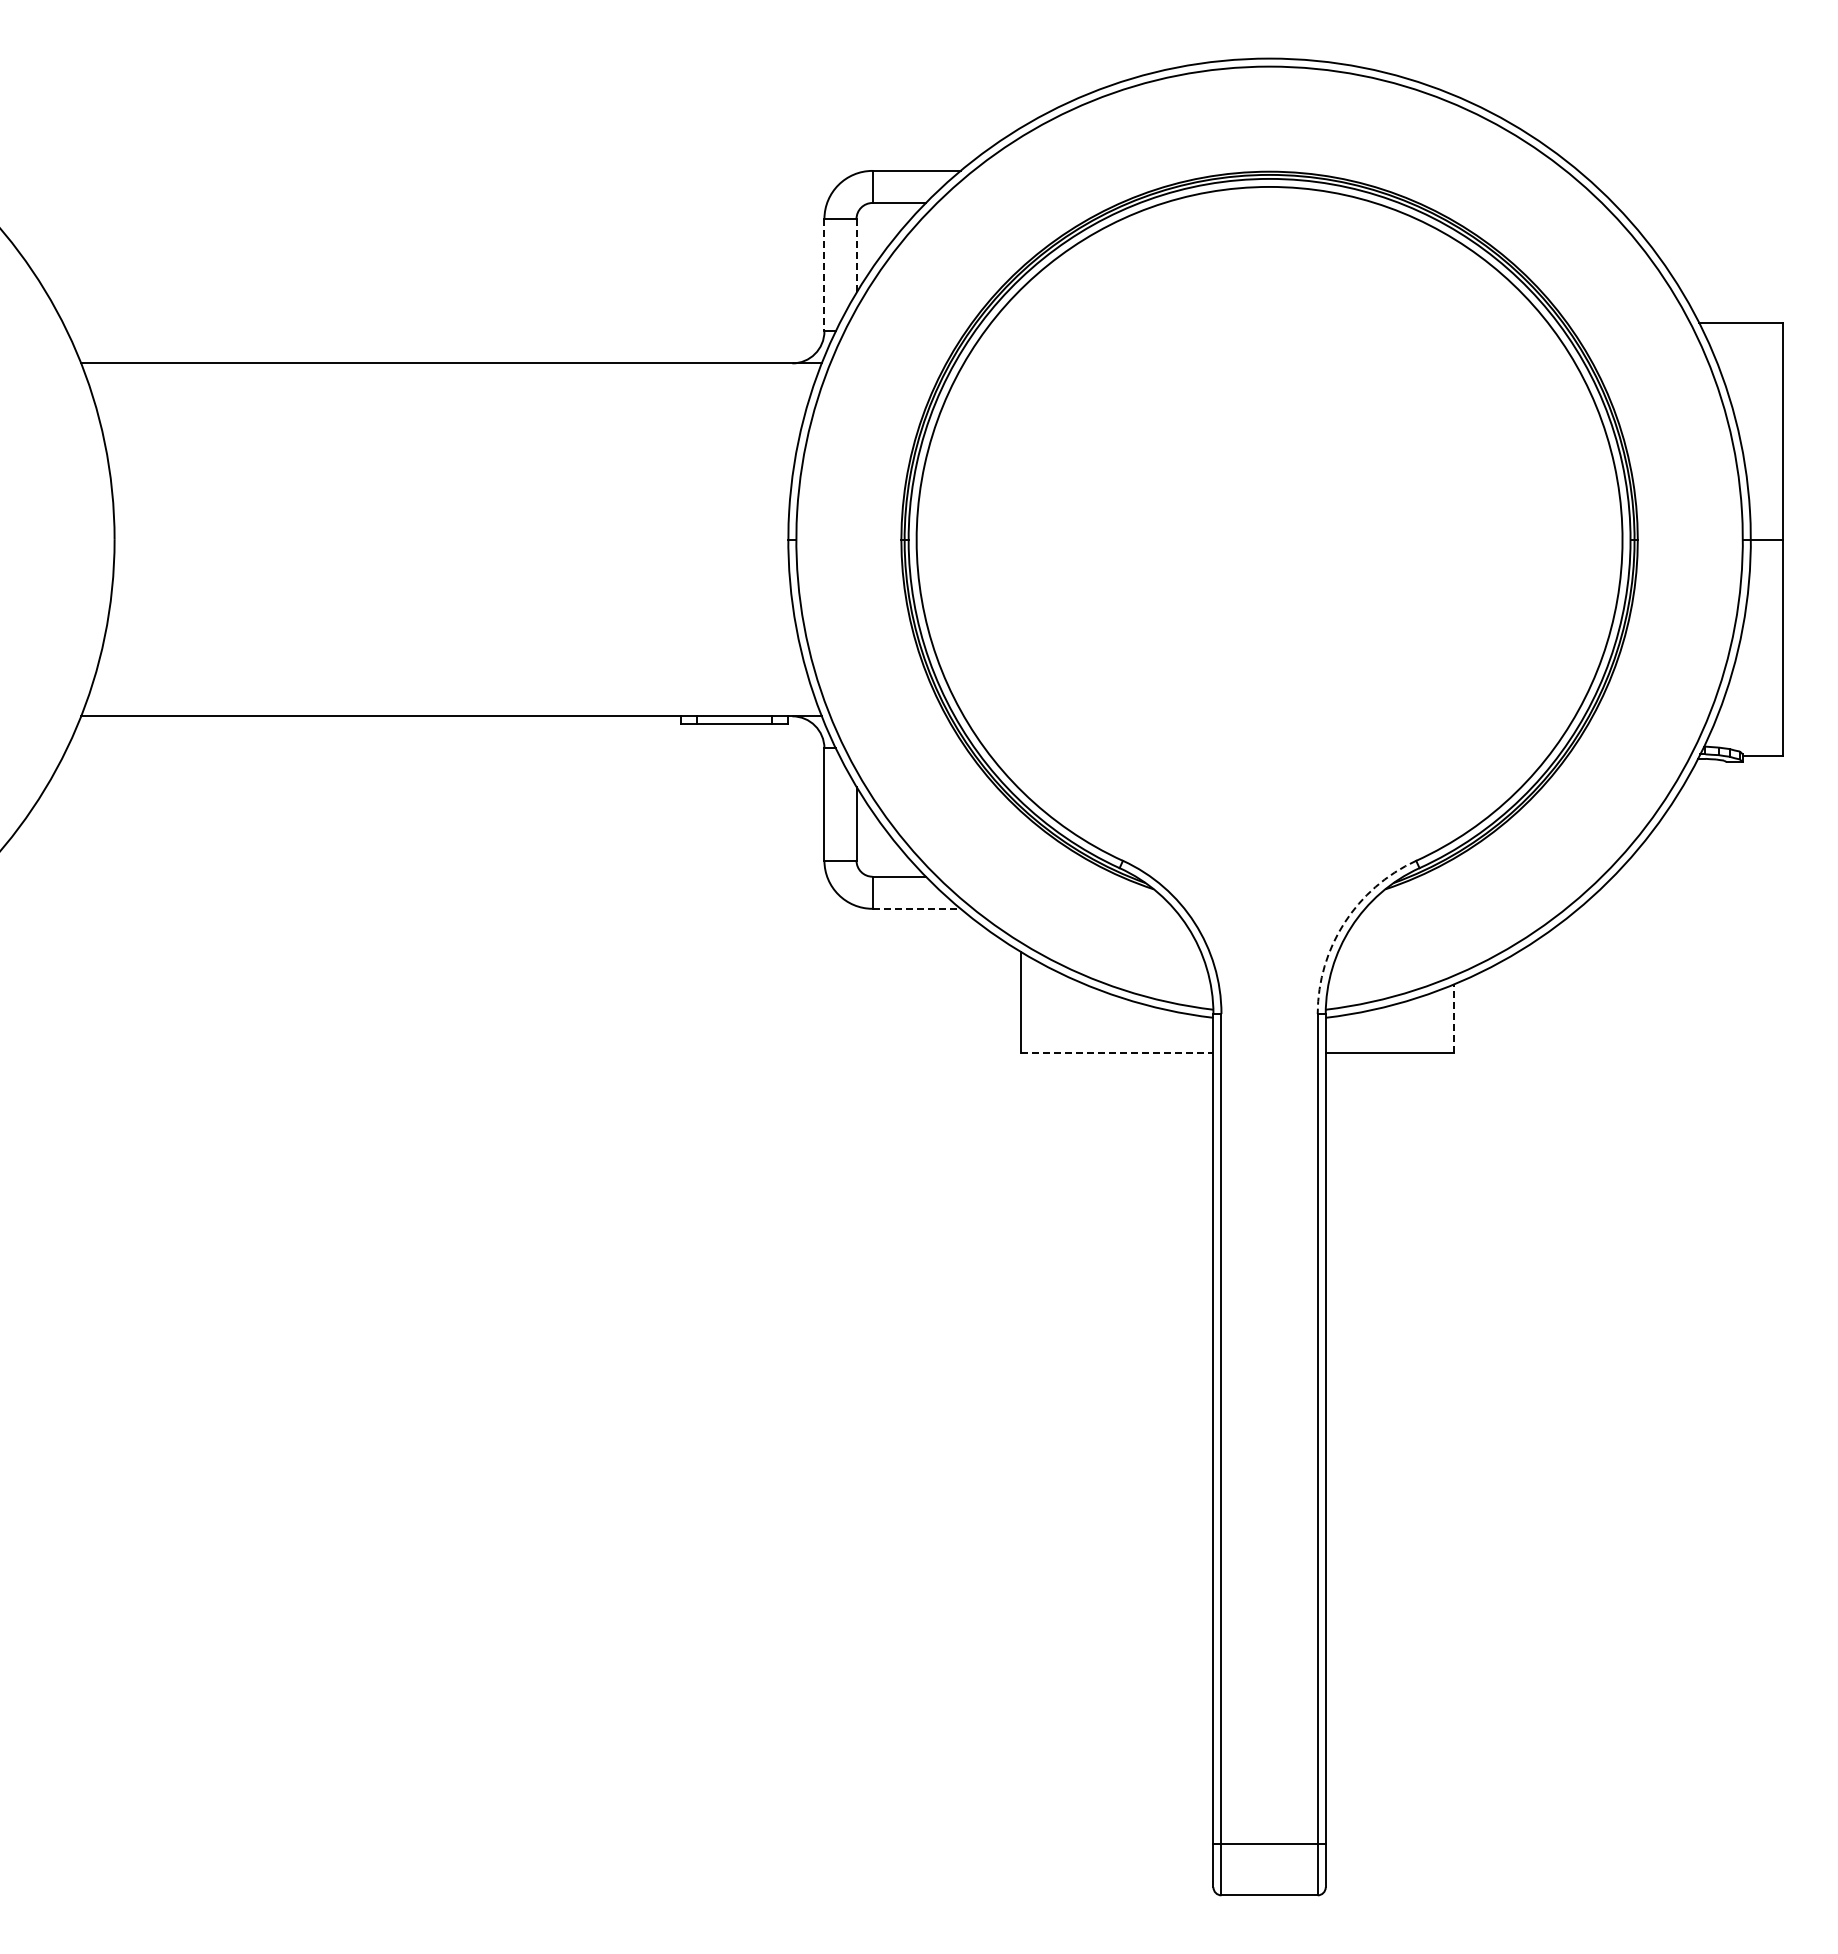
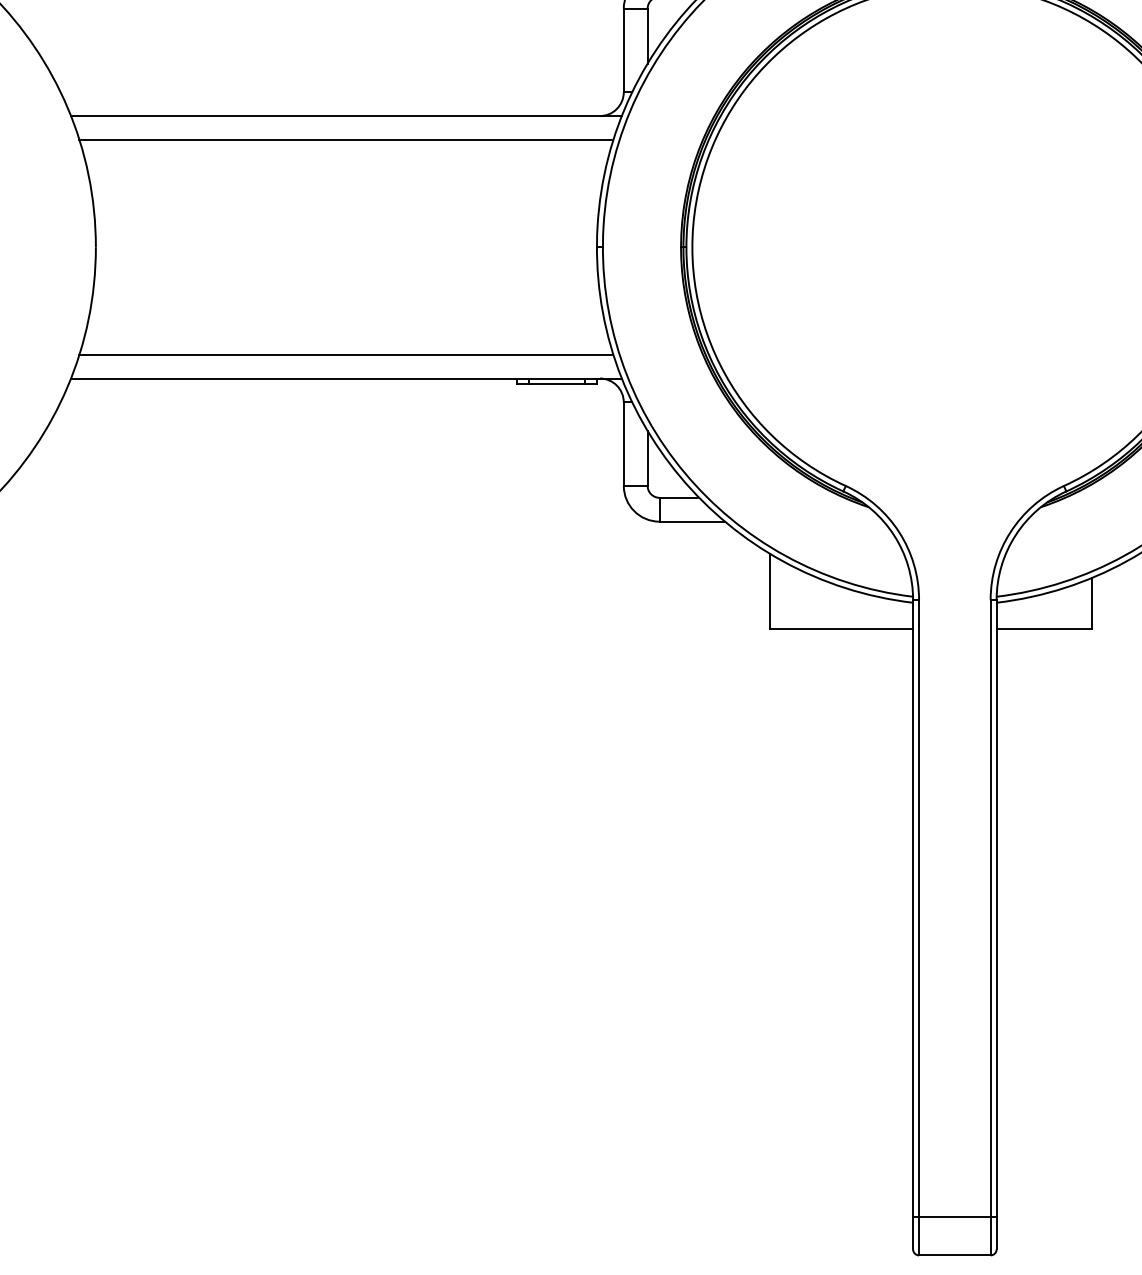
line: (856, 256) -> (647, 36), dashed -> solid
line: (824, 275) -> (623, 50), dashed -> solid
line: (451, 395) -> (346, 139), added
line: (451, 684) -> (346, 354), added
line: (917, 908) -> (693, 521), dashed -> solid
arc: (1344, 922) -> (1010, 531), dashed -> solid
line: (1454, 1018) -> (1092, 603), dashed -> solid
line: (1117, 1053) -> (841, 629), dashed -> solid

